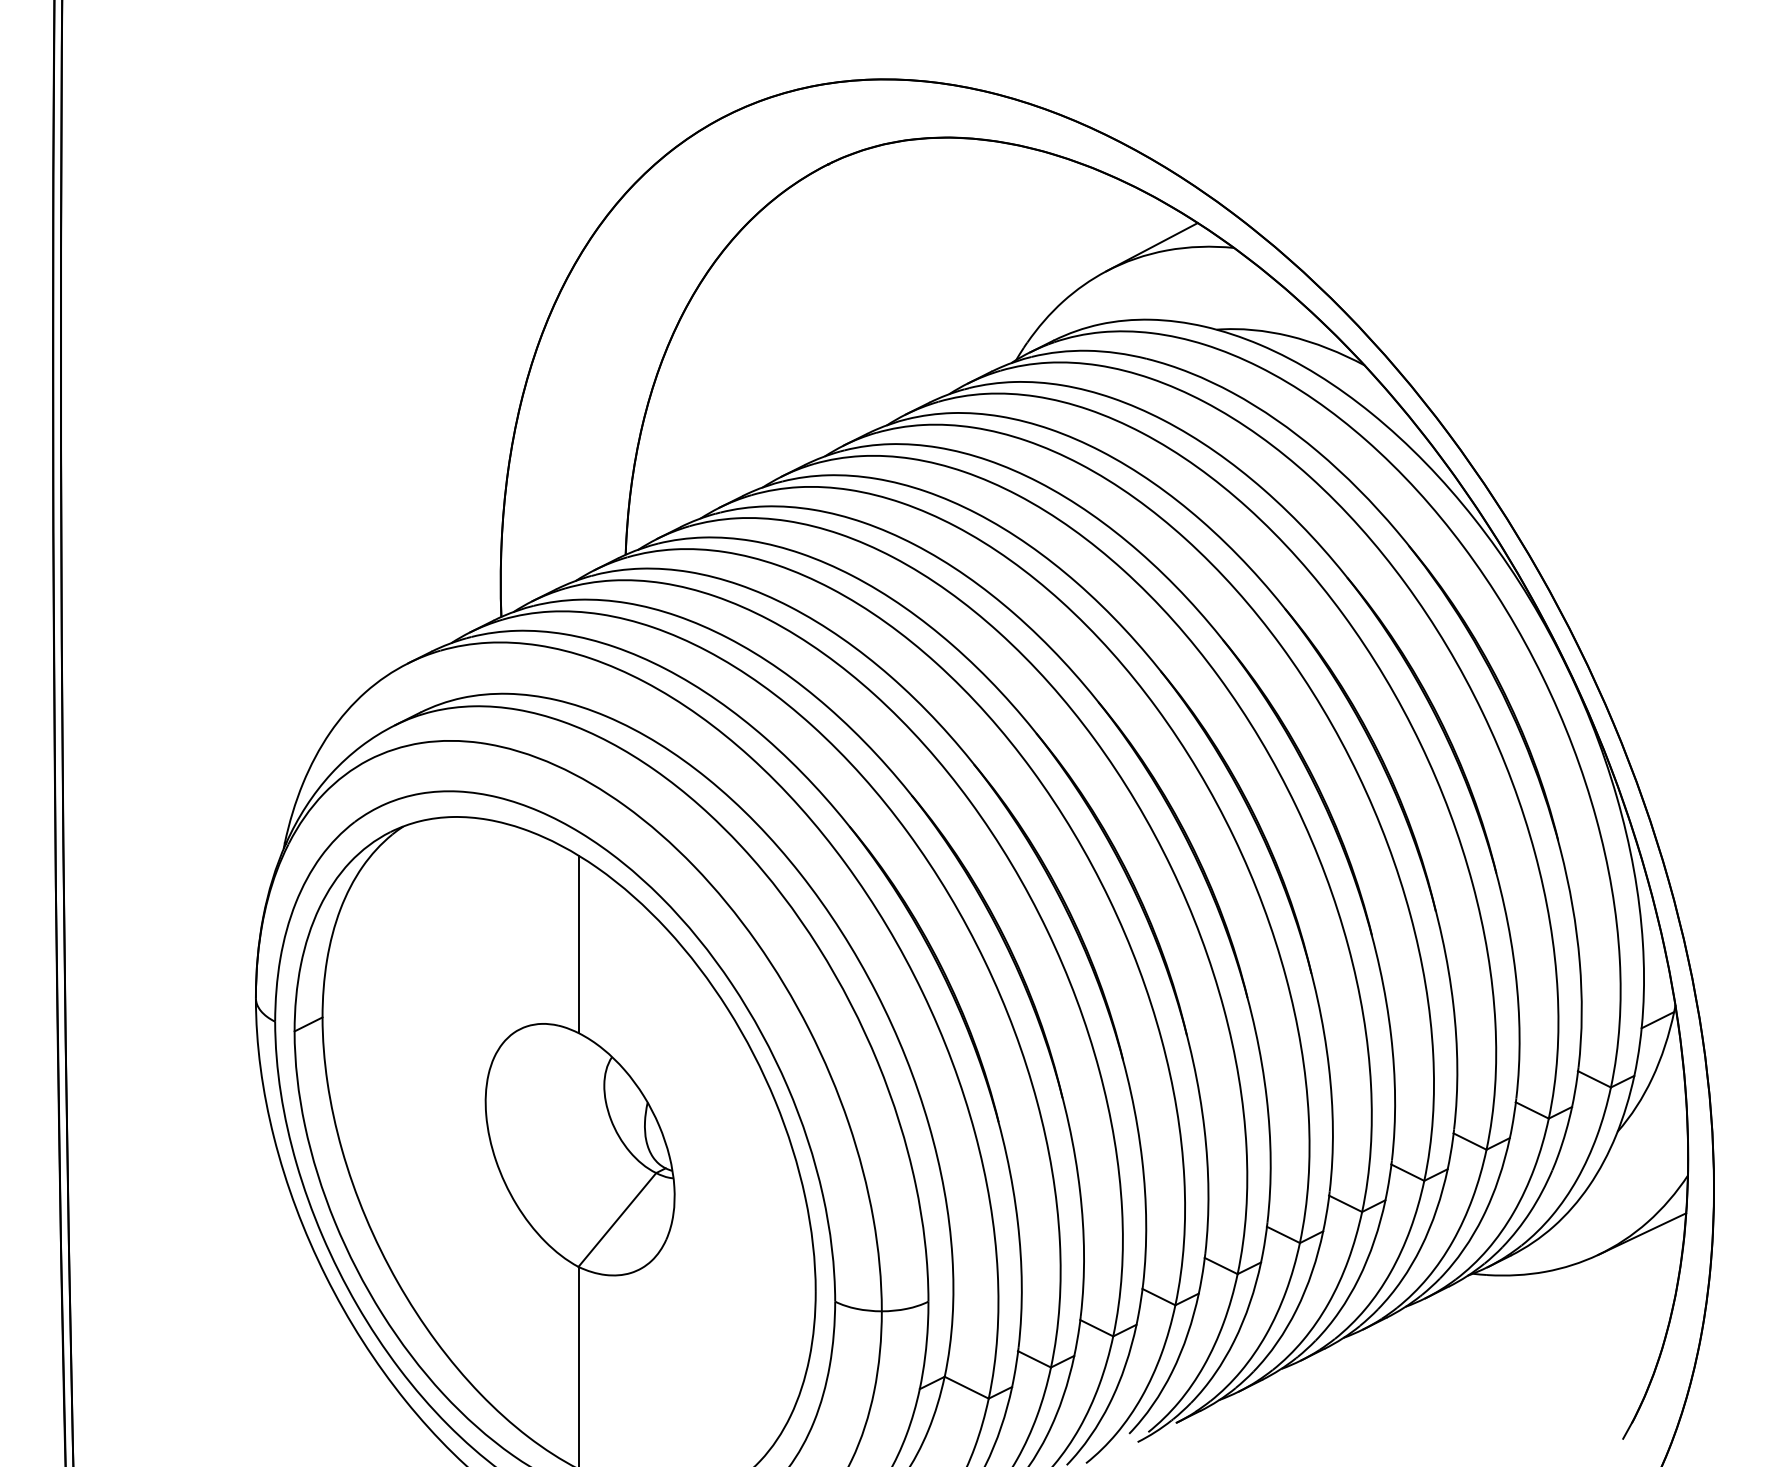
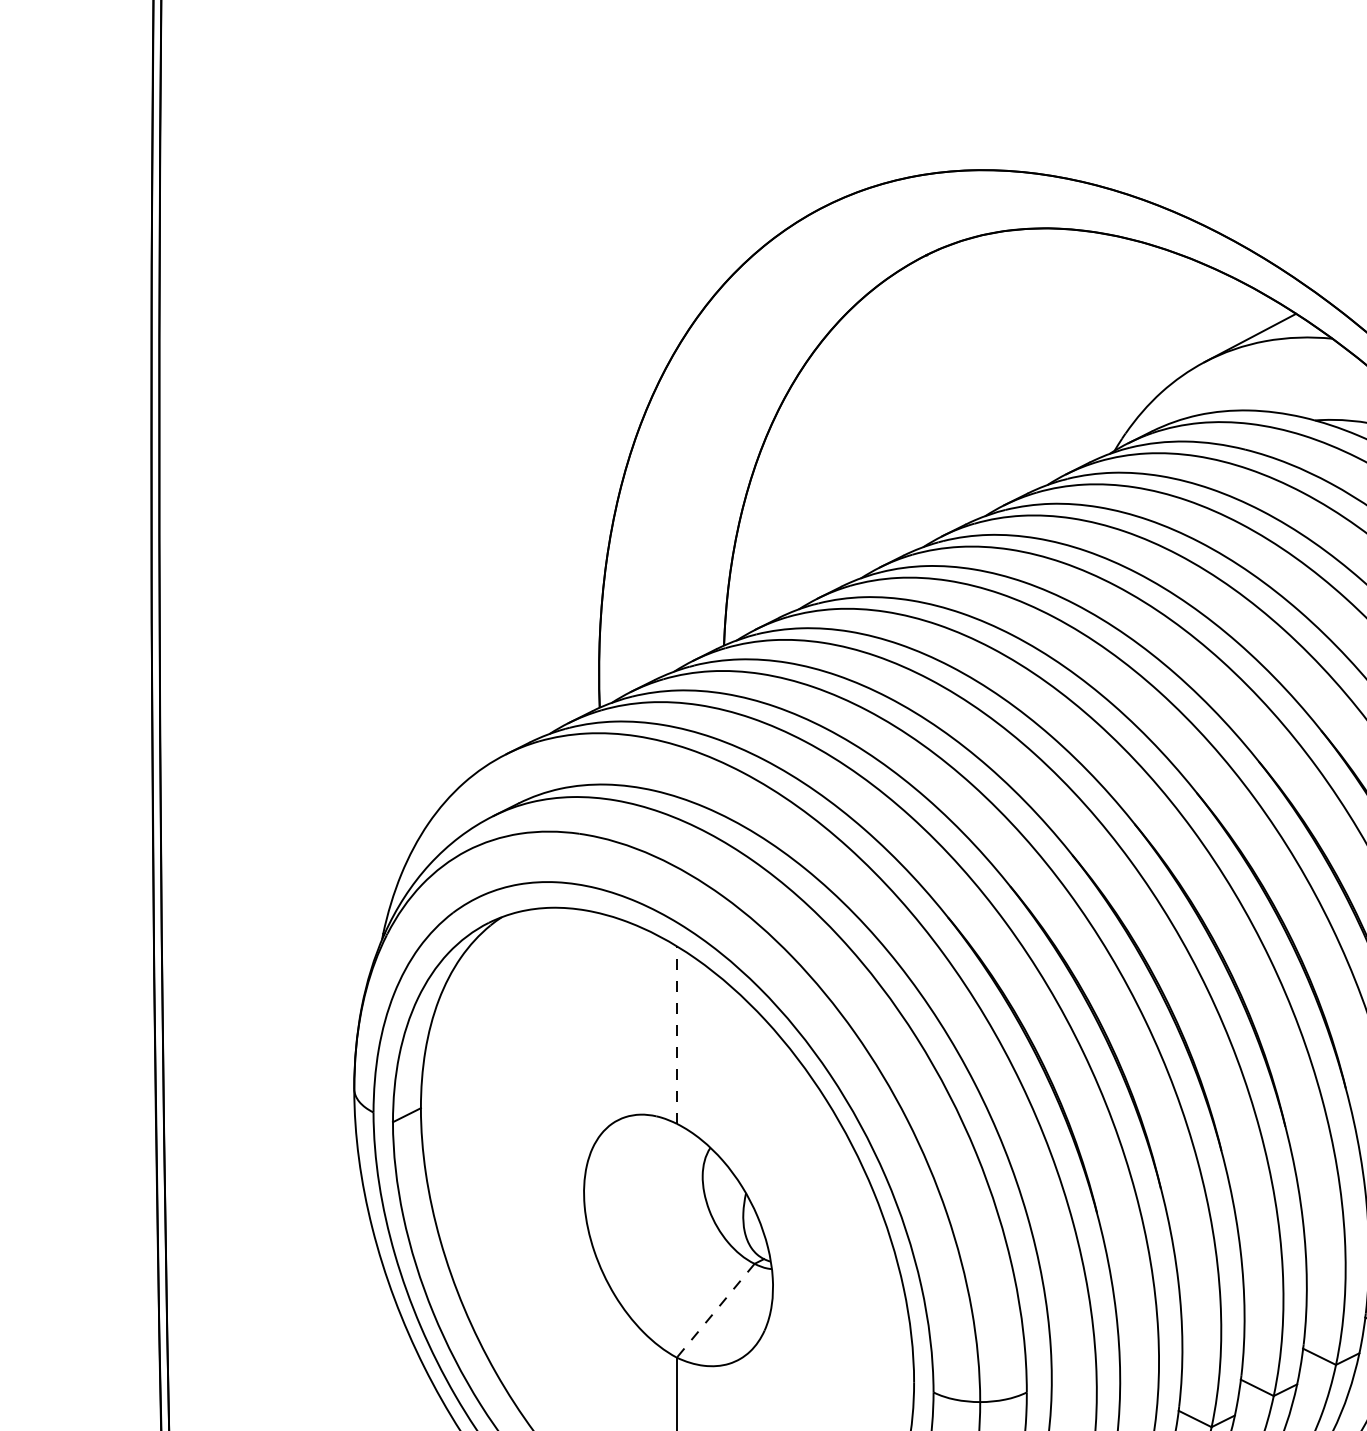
line: (578, 944) -> (676, 1035), solid -> dashed
line: (617, 1219) -> (715, 1310), solid -> dashed

